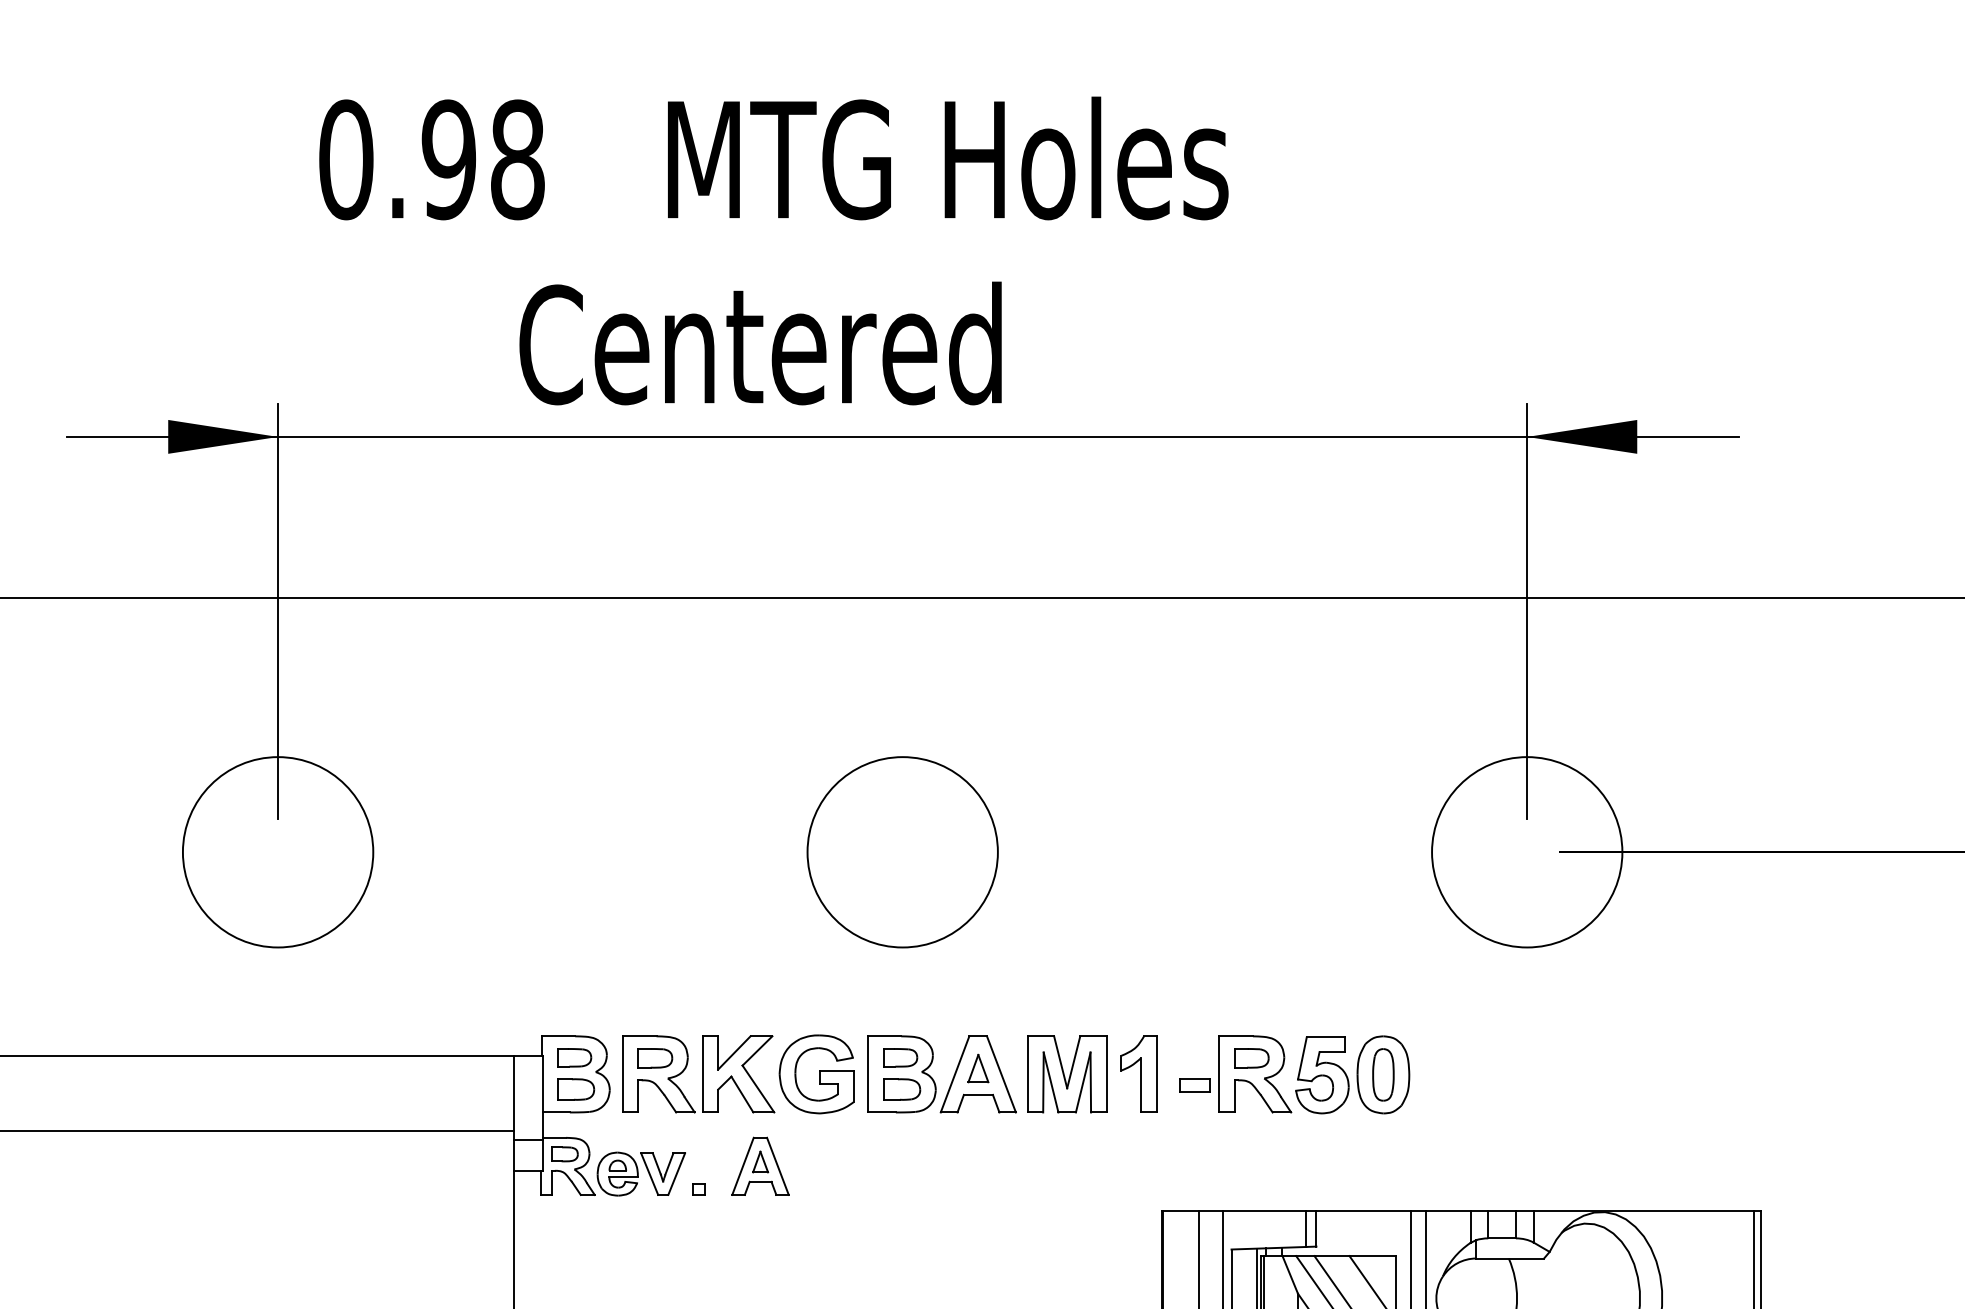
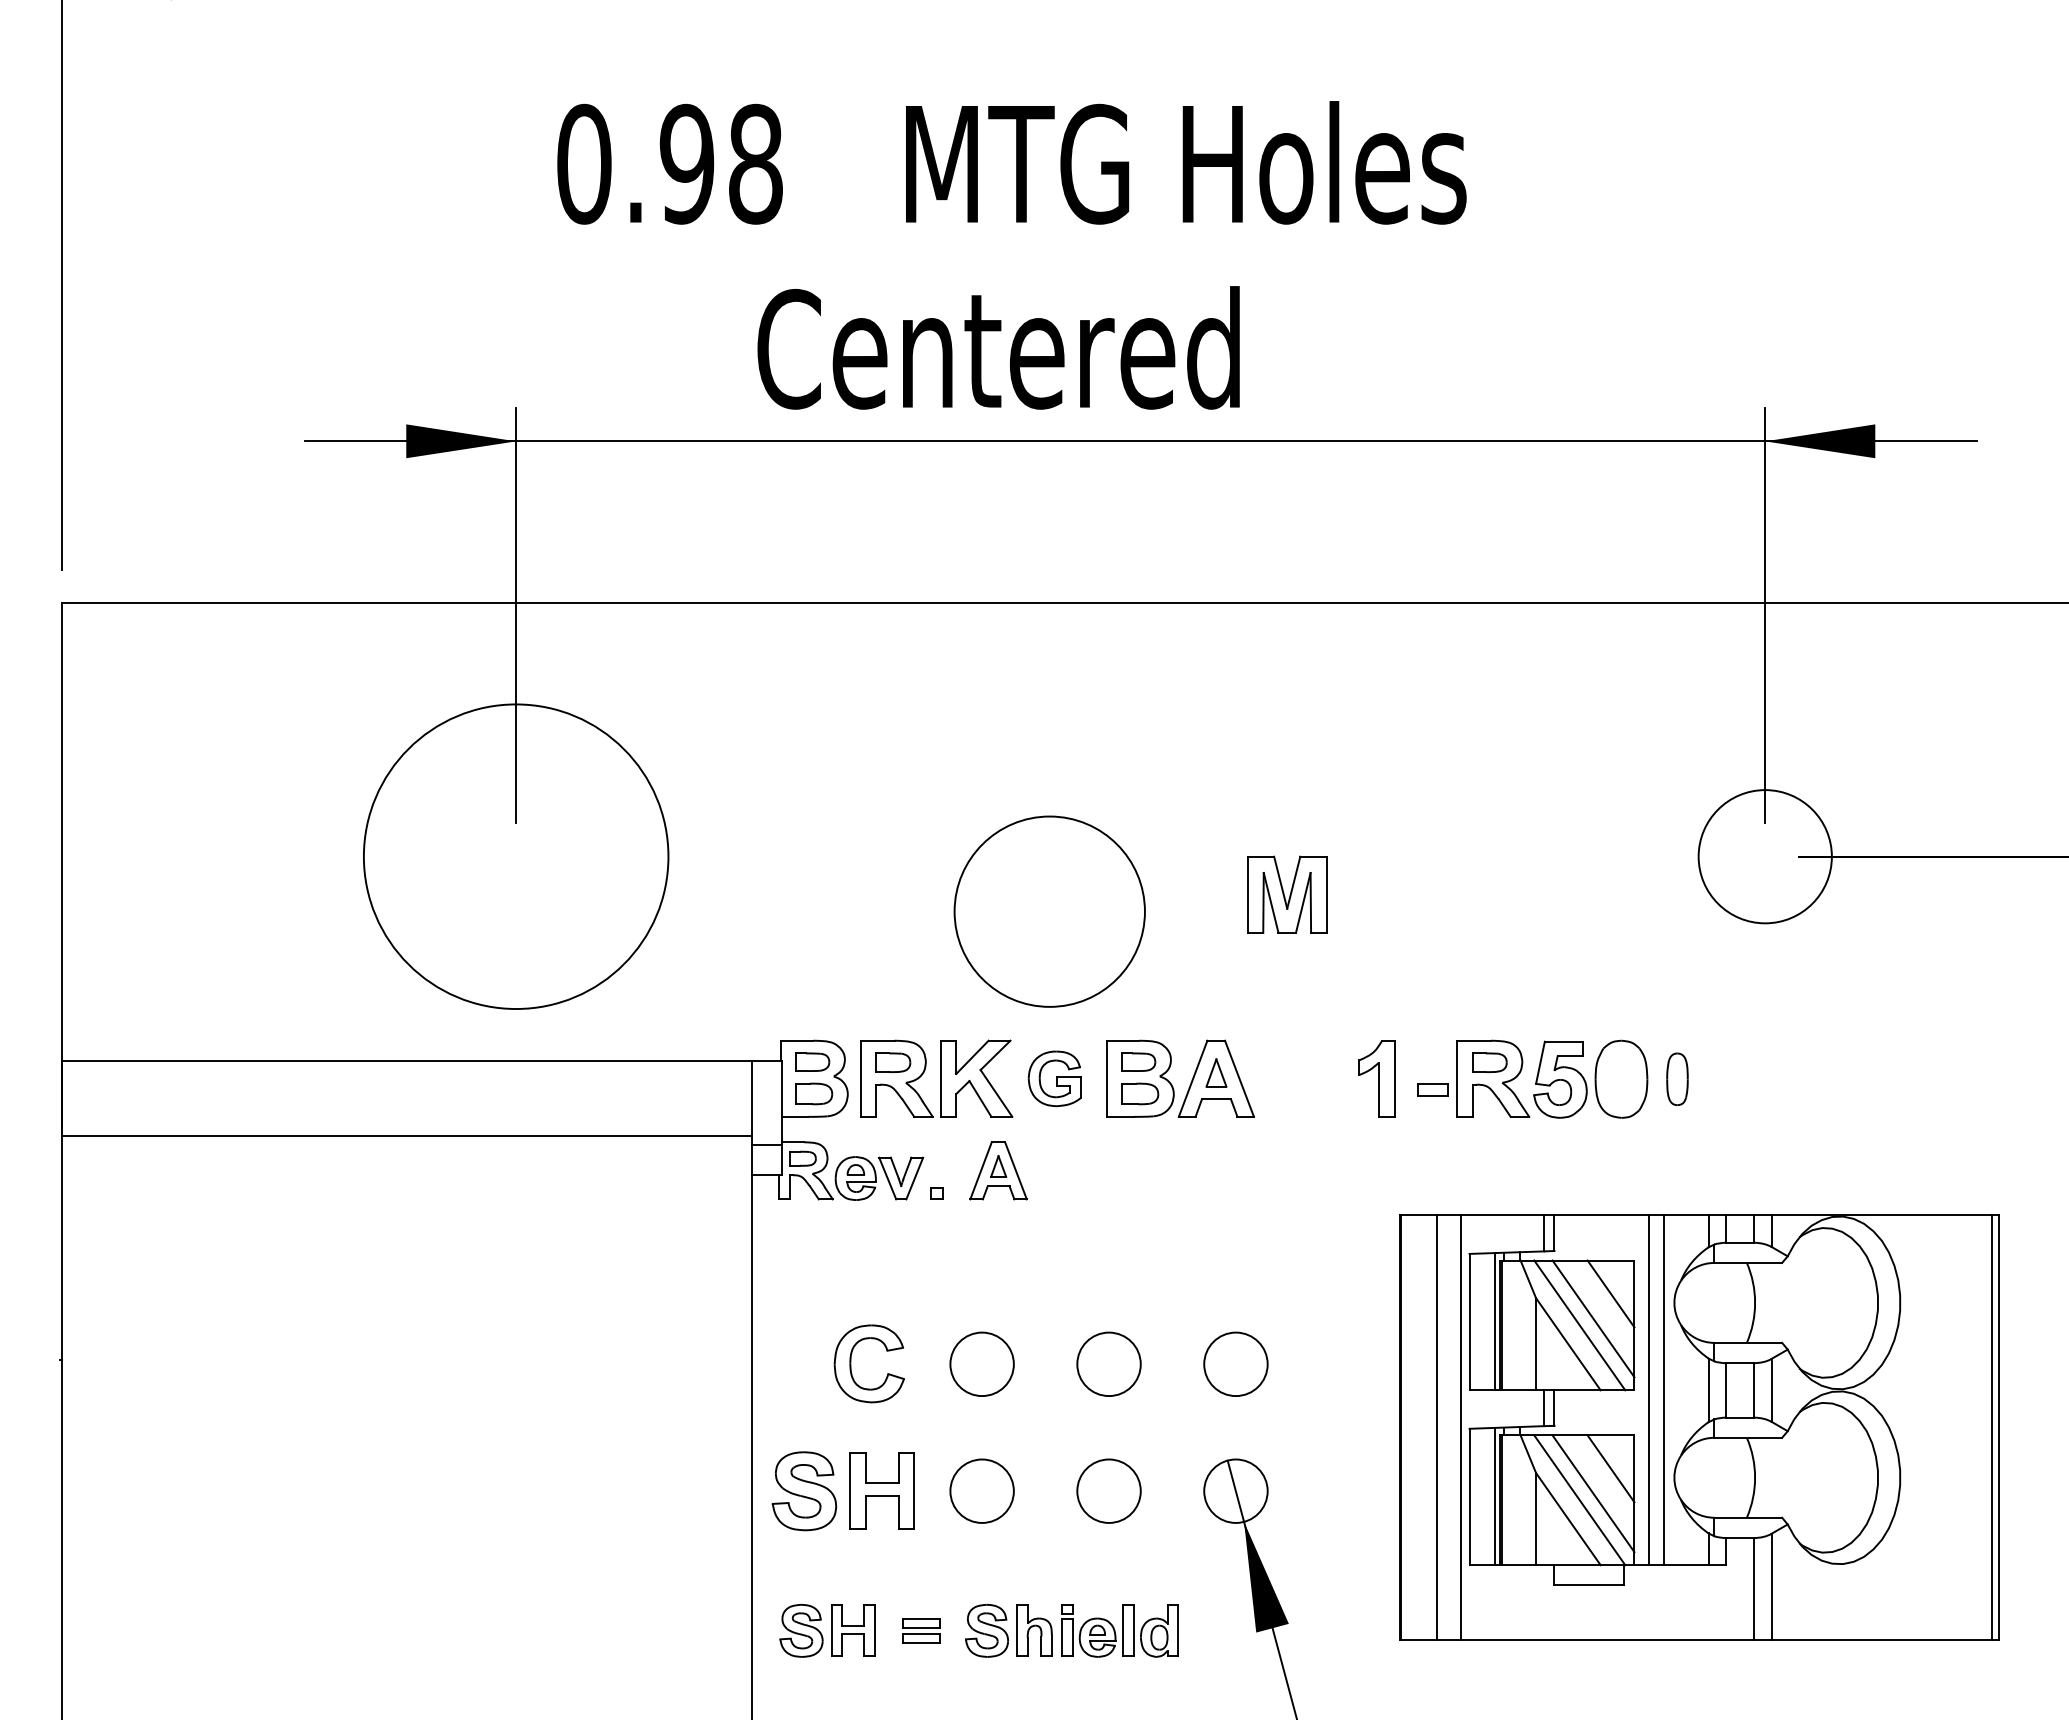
circle: (277, 852) -> (515, 856), size x1.6
circle: (902, 852) -> (1049, 911), moved
circle: (1527, 852) -> (1765, 856), size x0.7
part: (816, 1074) -> (1054, 1078), size x0.7
part: (1067, 1074) -> (1287, 894), moved
part: (1383, 1074) -> (1677, 1078), moved

